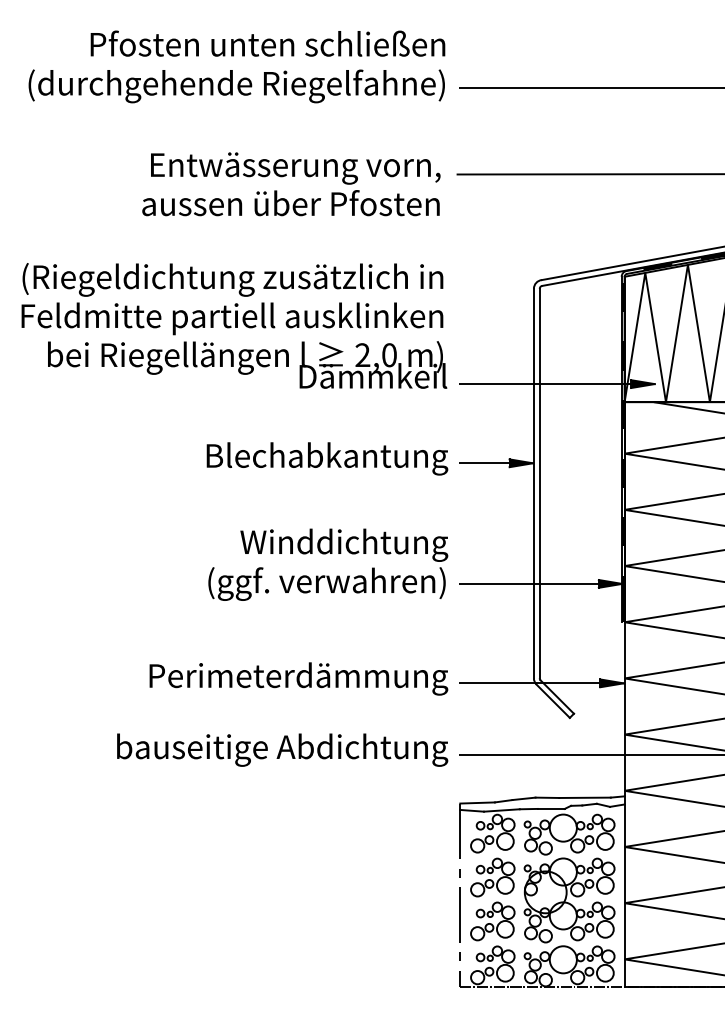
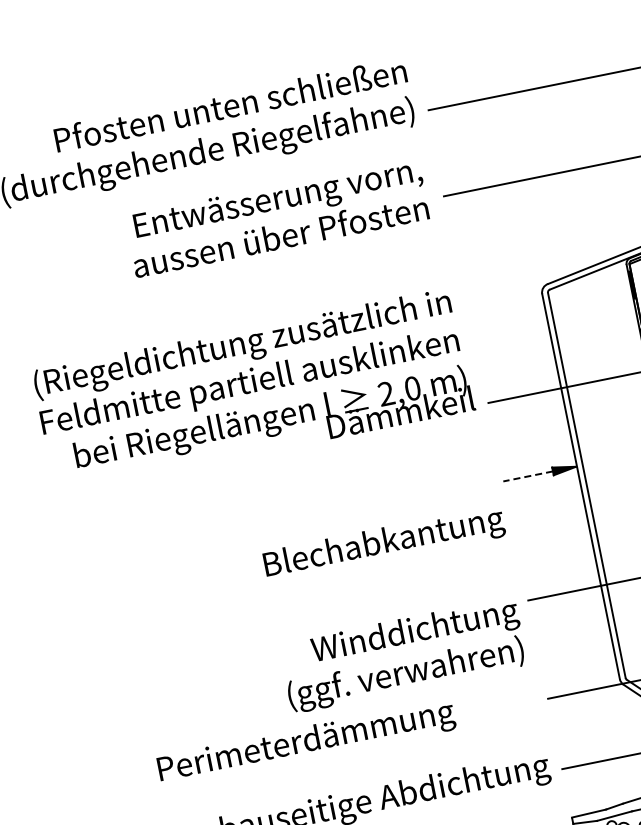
text: (291, 184) -> (277, 217), moved
text: (327, 458) -> (384, 543), moved
line: (483, 463) -> (527, 476), solid -> dashed
text: (328, 564) -> (403, 654), moved
text: (298, 678) -> (306, 742), moved

